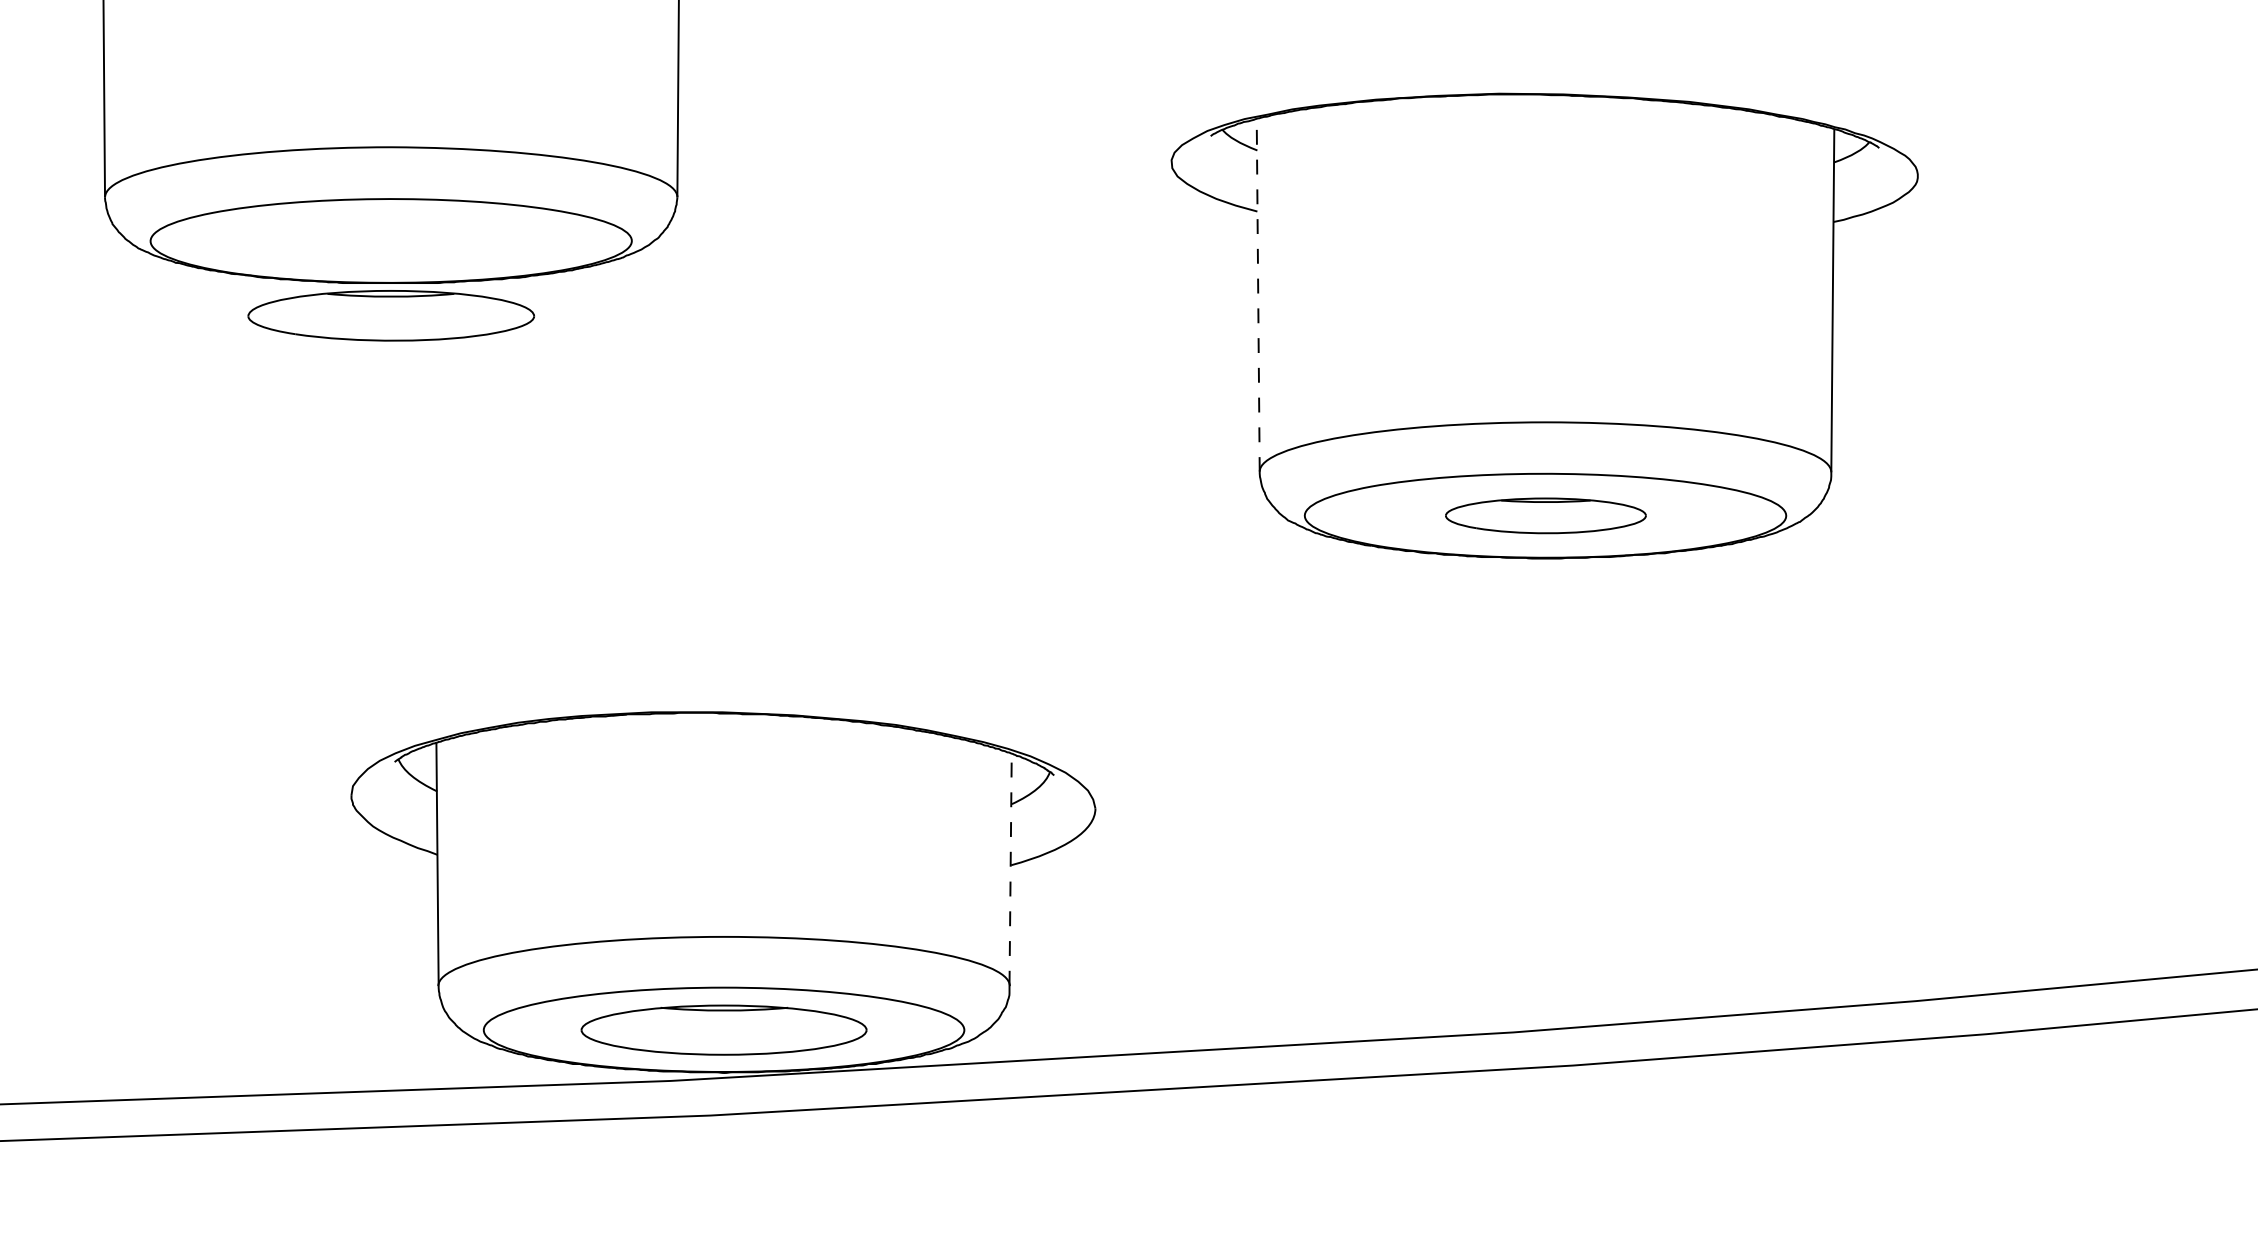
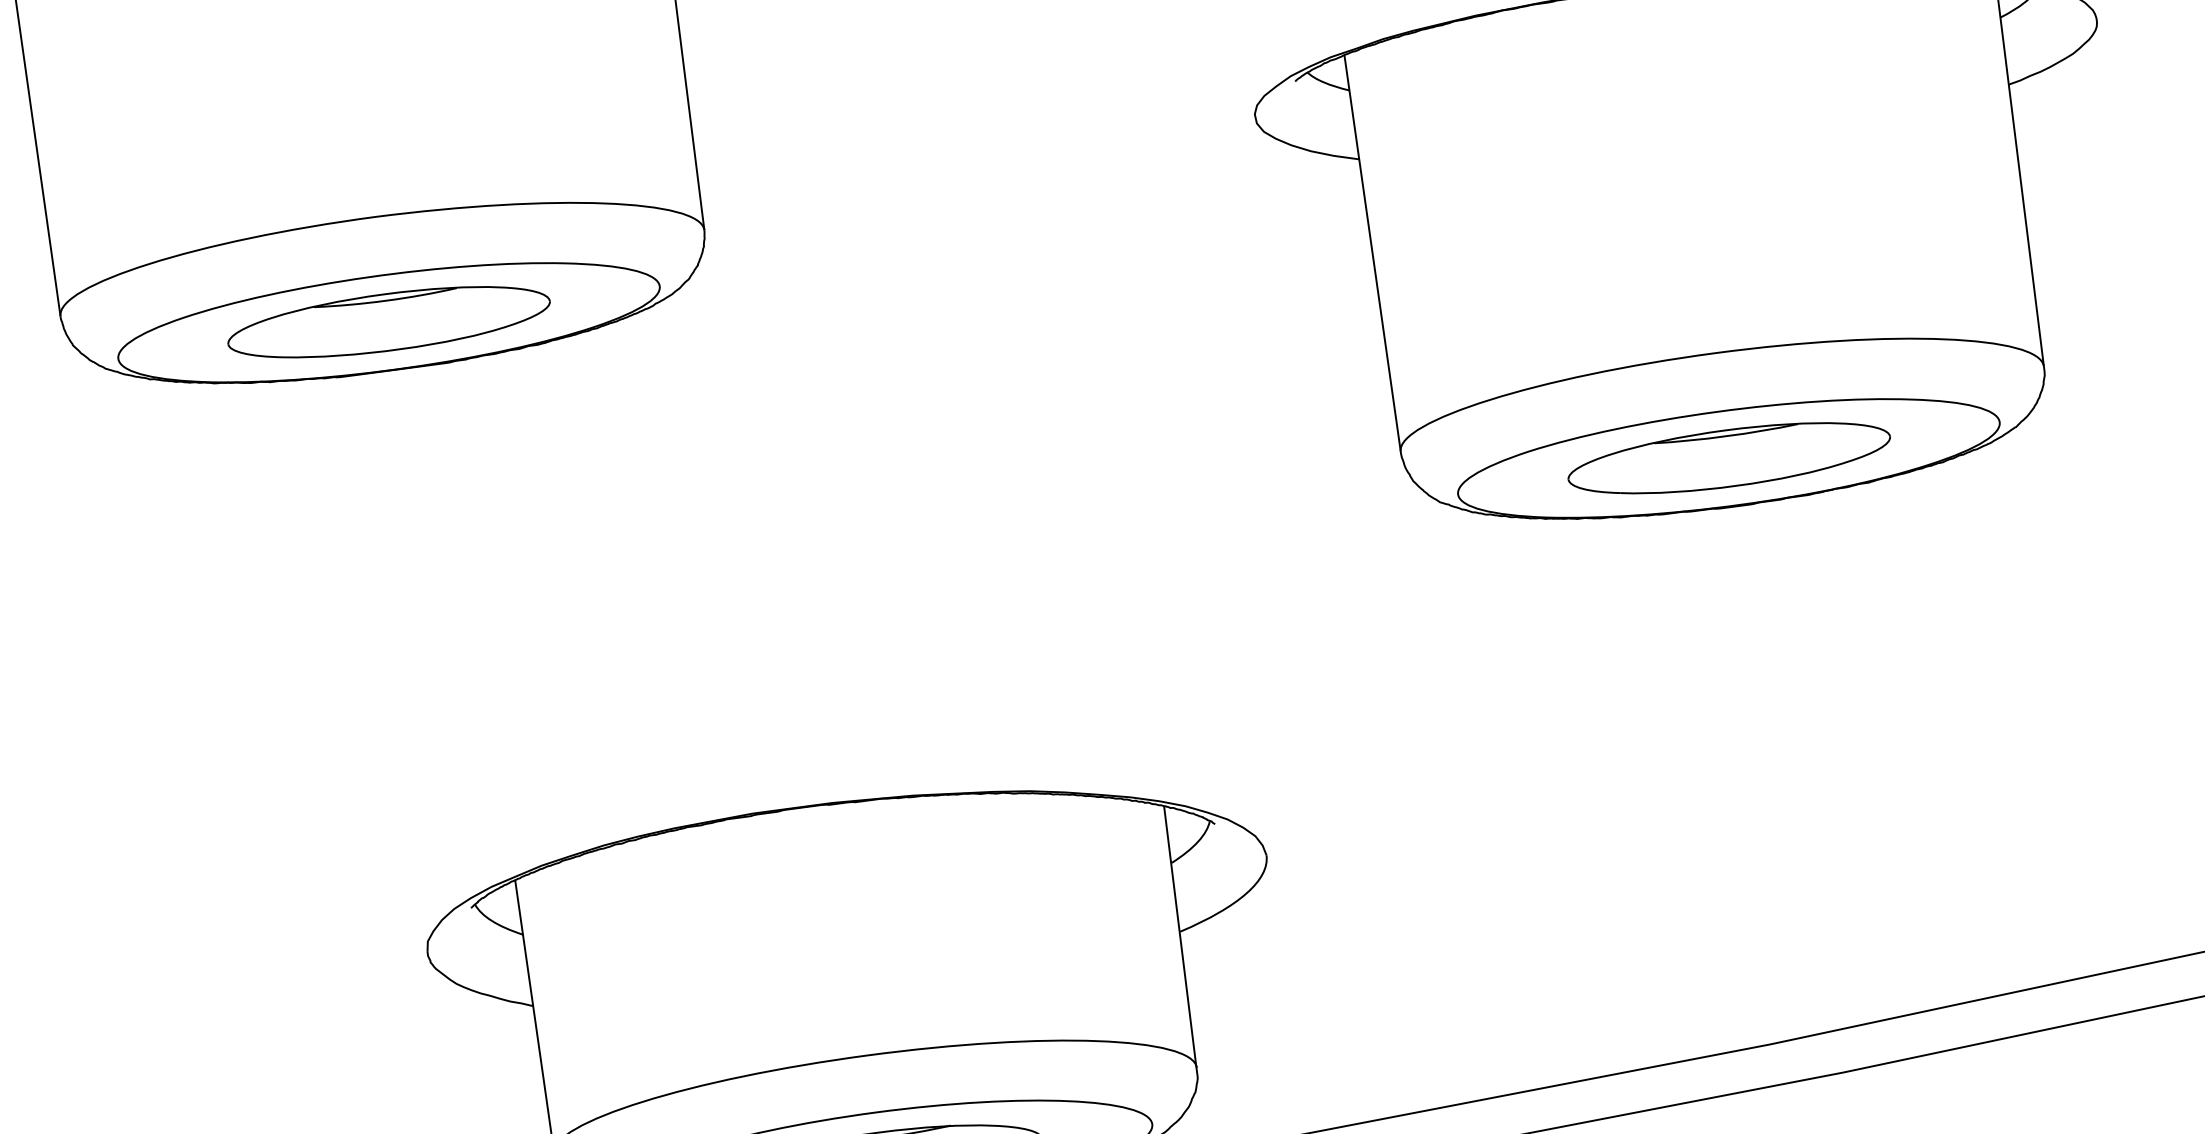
line: (1258, 295) -> (1372, 253), dashed -> solid
part: (390, 315) -> (388, 322), moved
part: (1545, 515) -> (1728, 458), size x1.43
line: (1010, 869) -> (1180, 936), dashed -> solid

